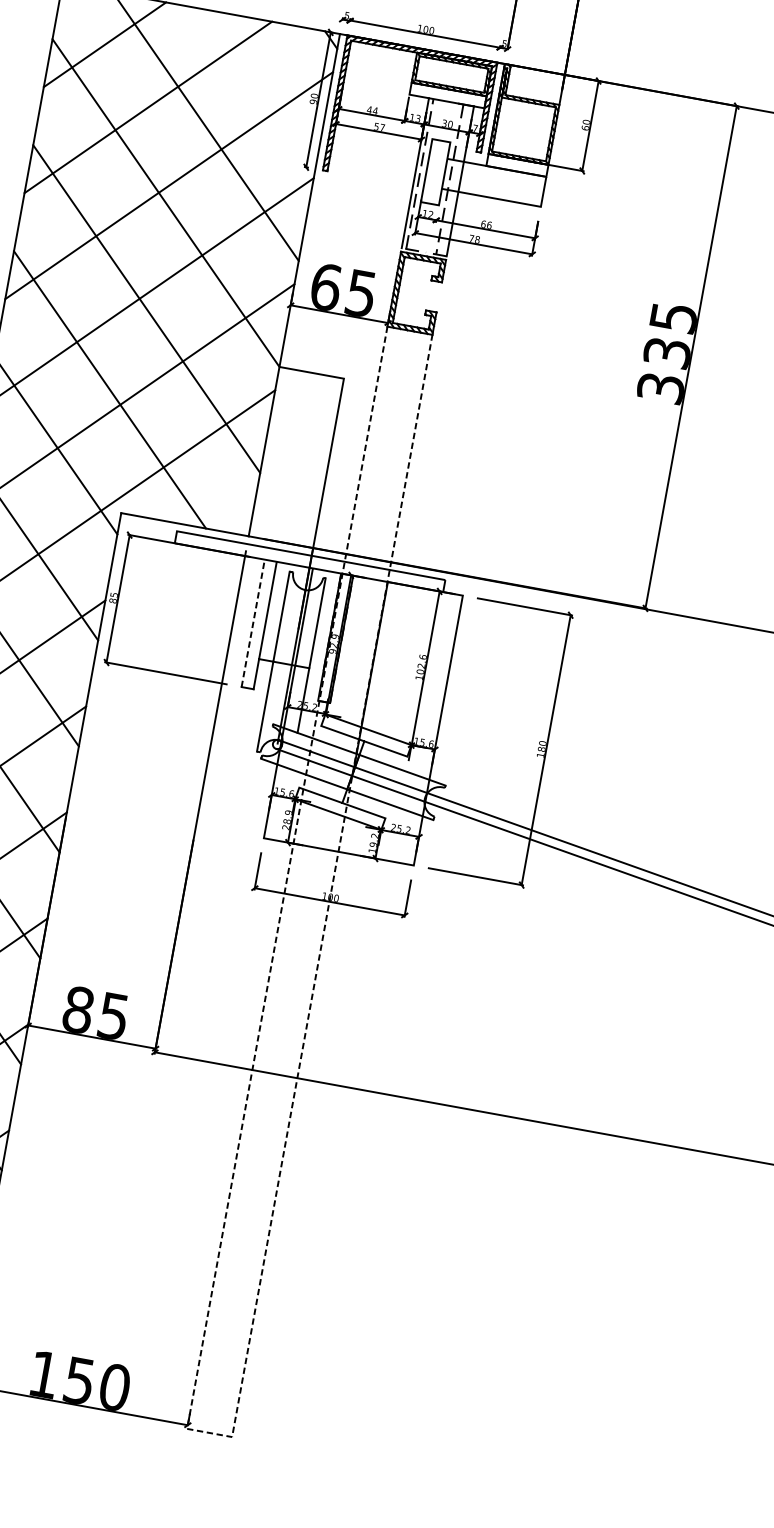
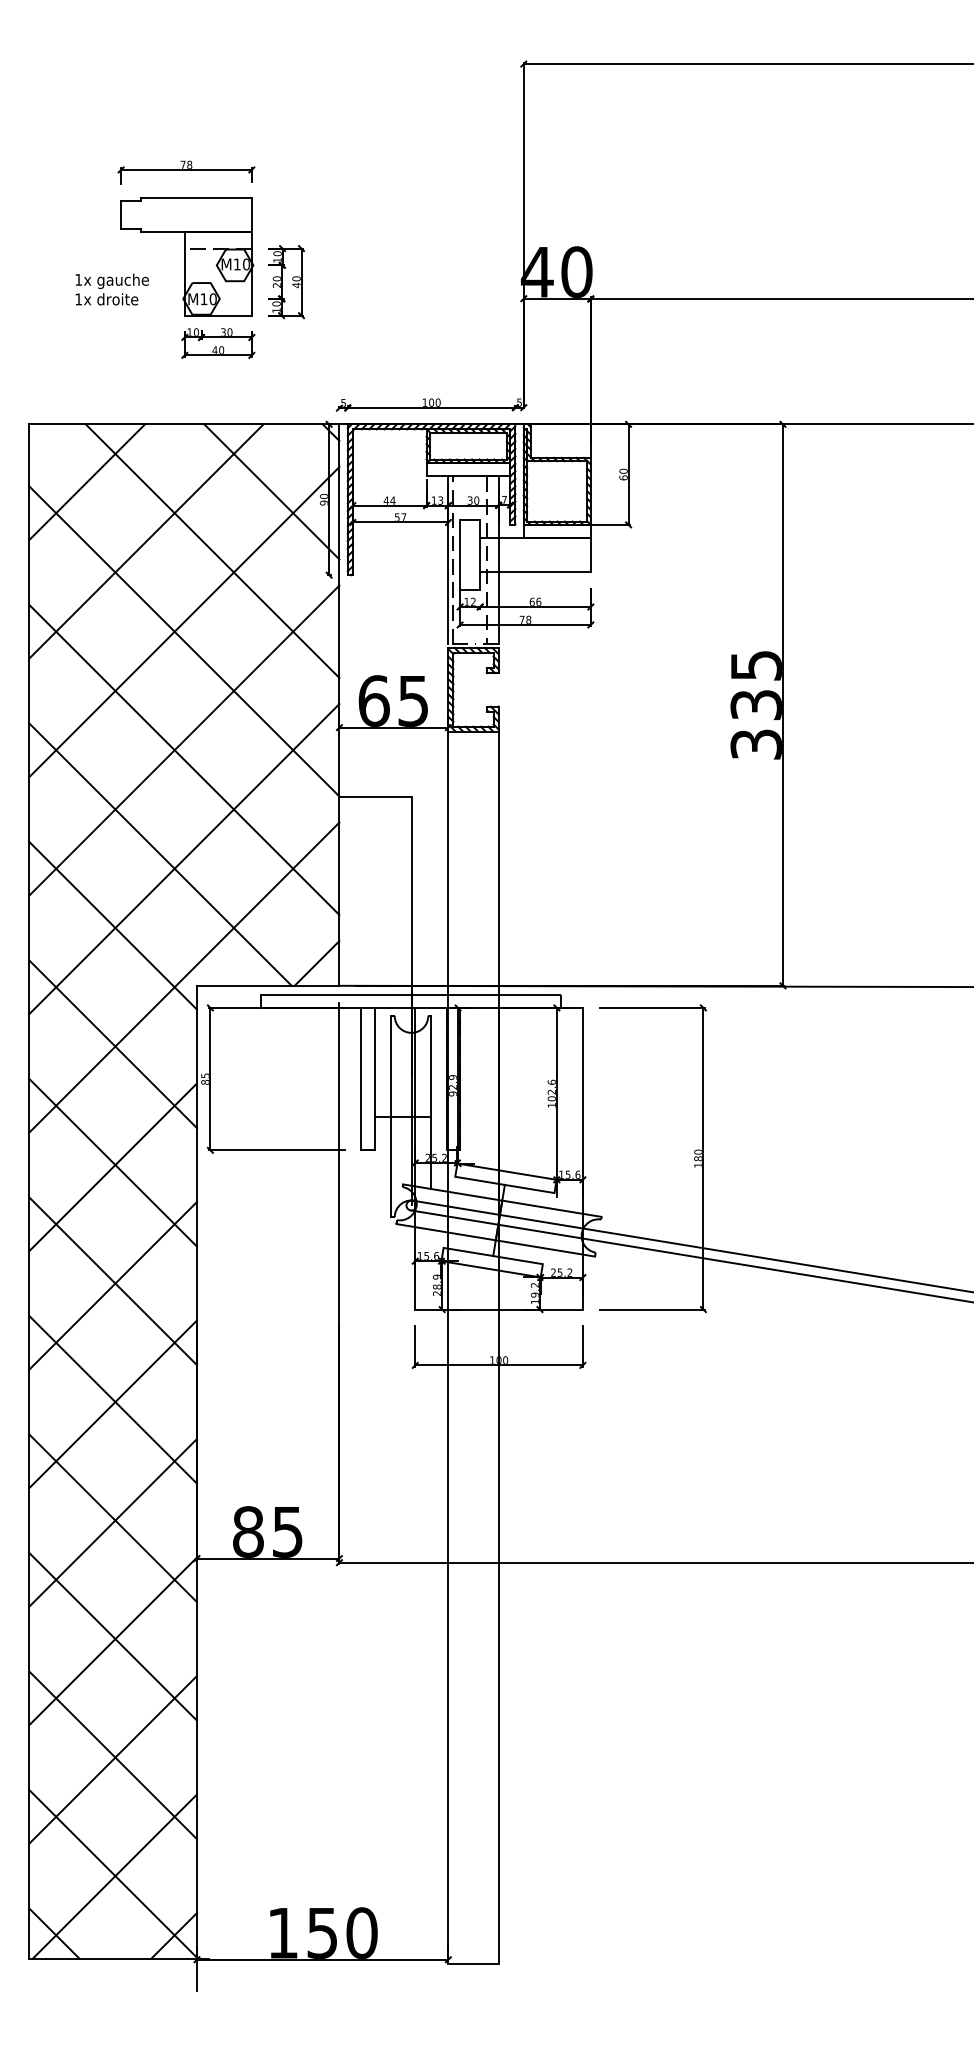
line: (268, 83) -> (271, 491), added
line: (231, 512) -> (316, 963), added
line: (253, 622) -> (361, 1078), dashed -> solid
line: (211, 1433) -> (475, 1963), dashed -> solid

